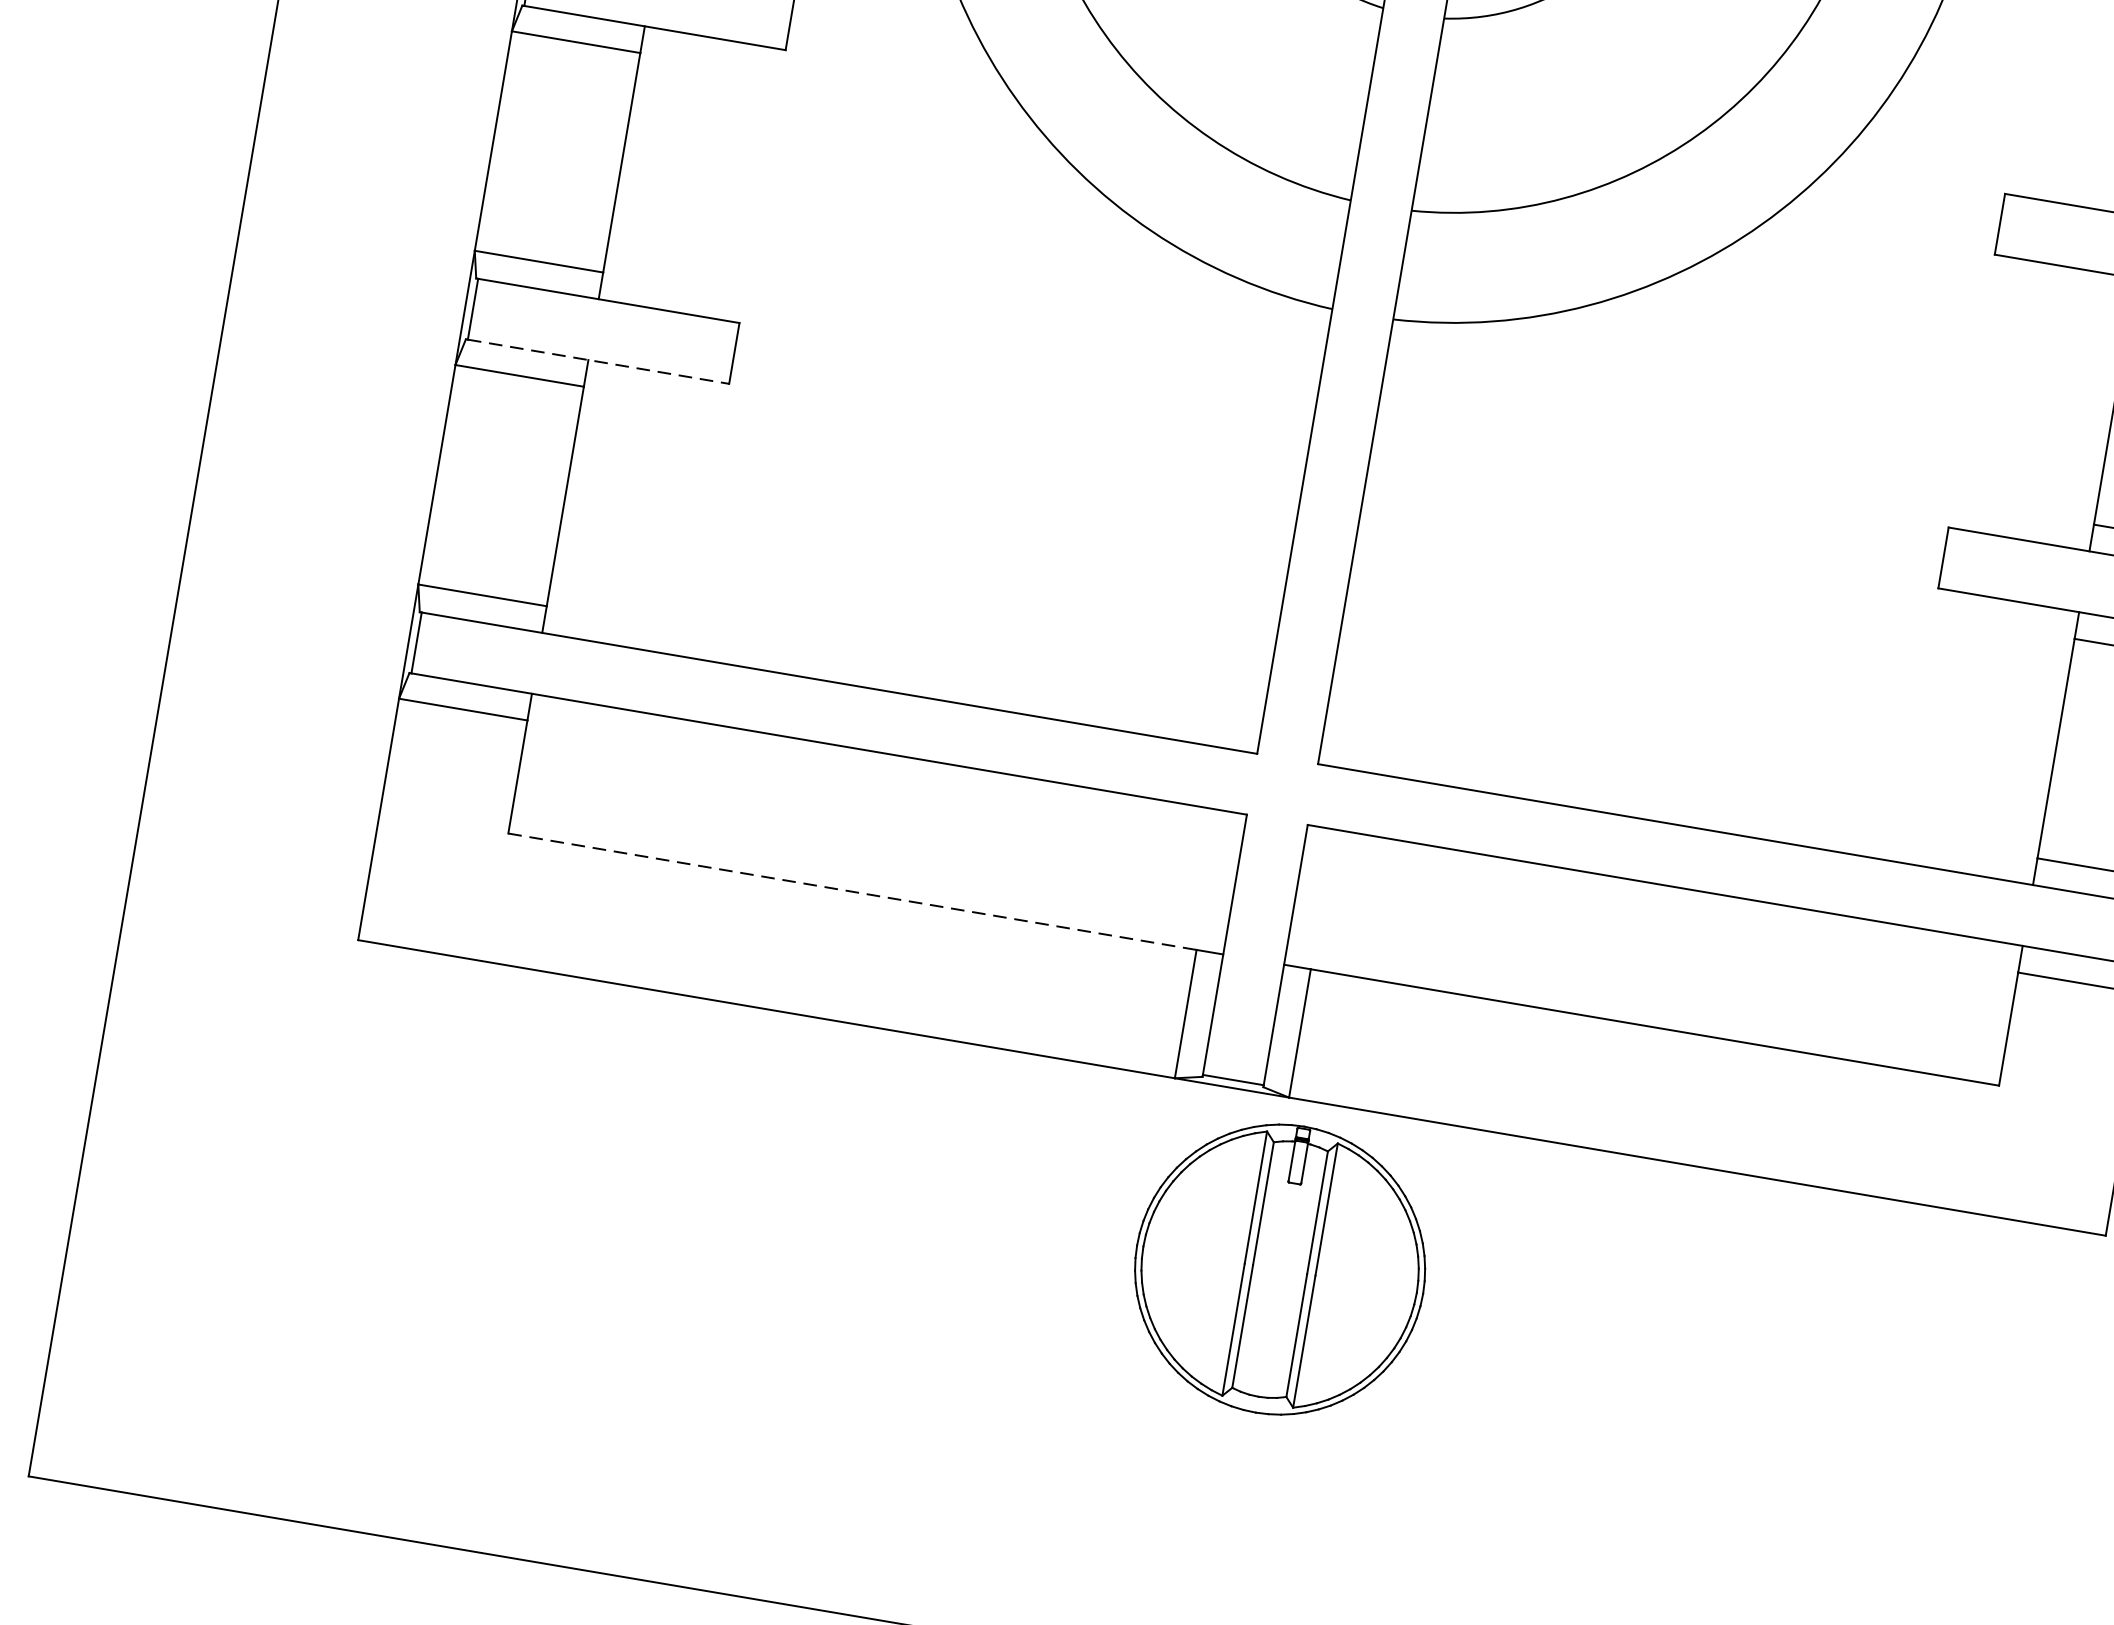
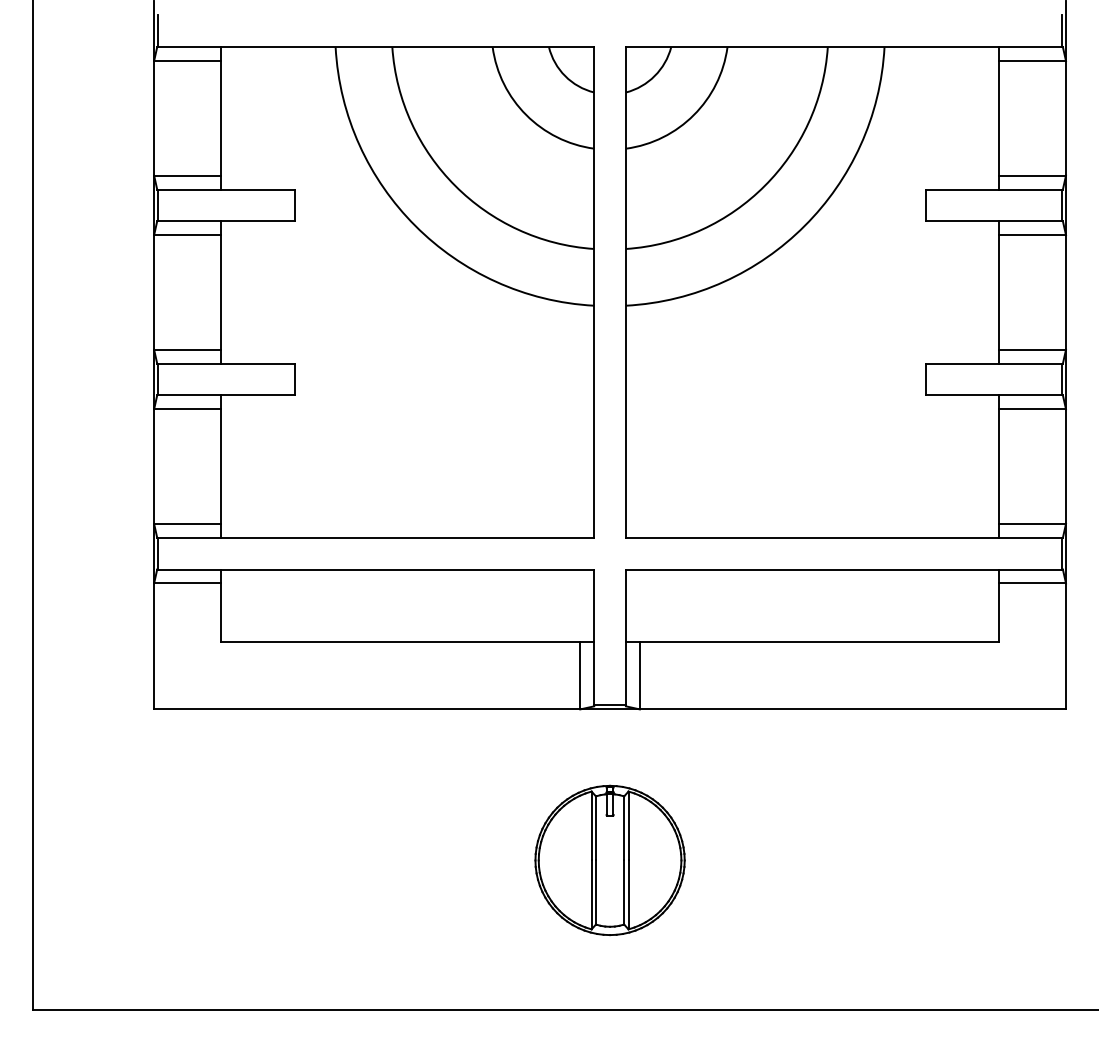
line: (598, 362) -> (226, 395), dashed -> solid
line: (852, 891) -> (400, 642), dashed -> solid
part: (1278, 1269) -> (609, 860), moved

